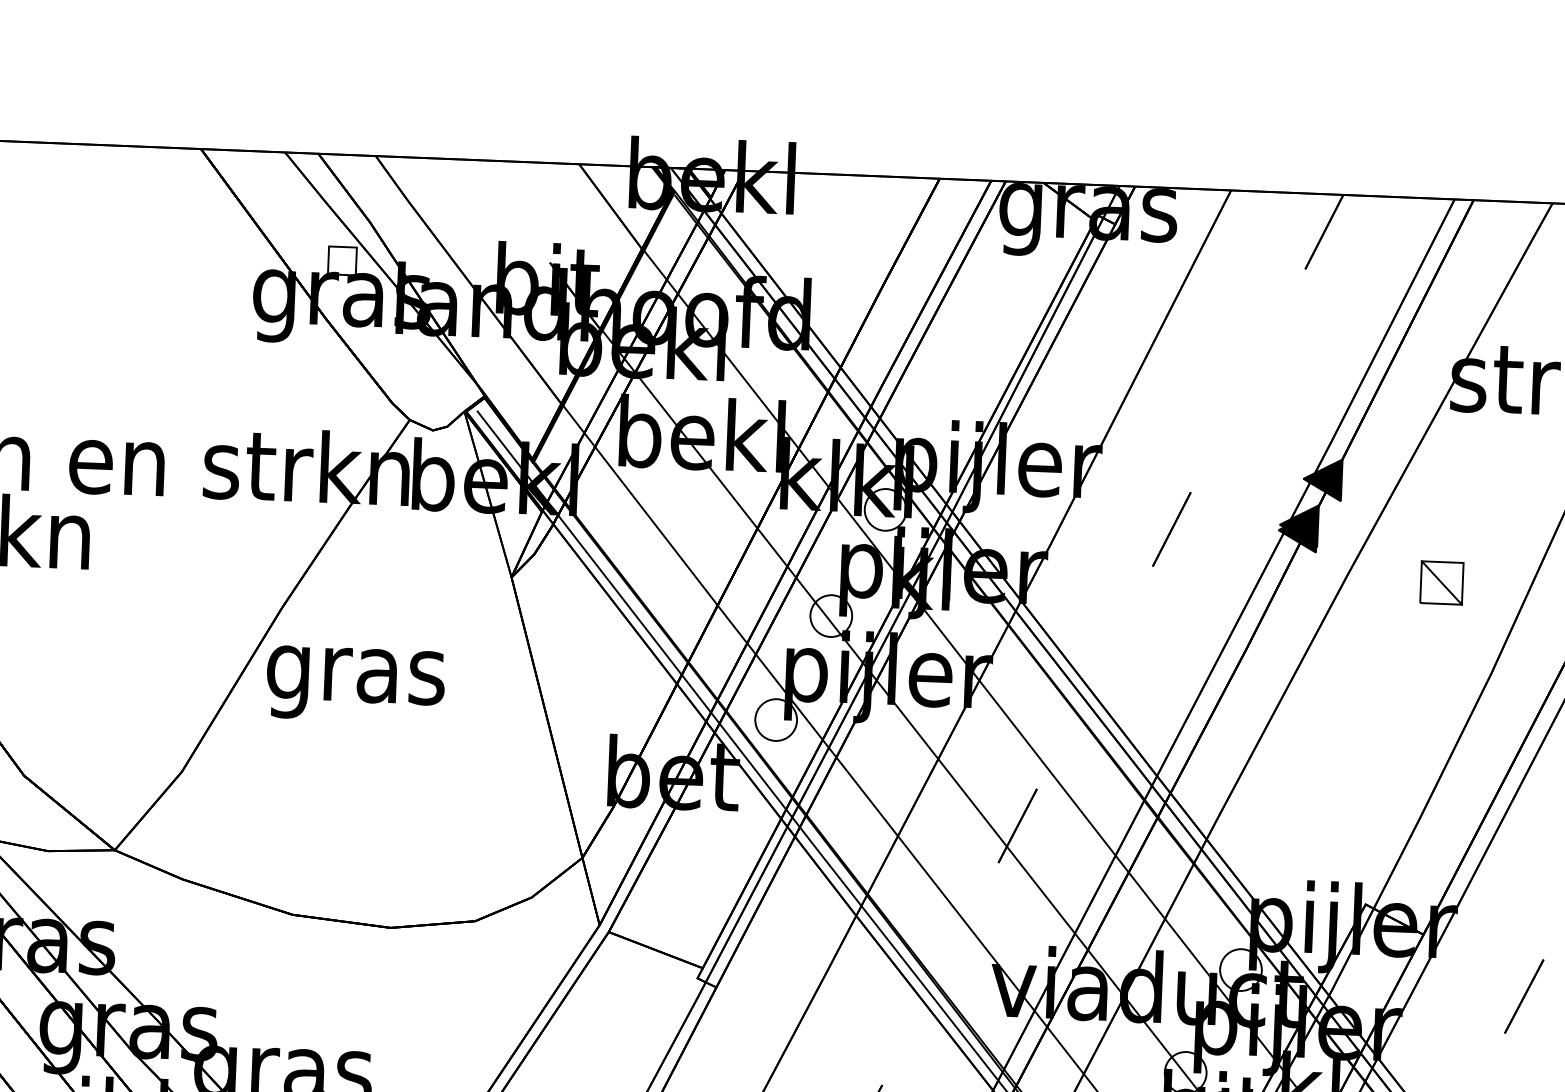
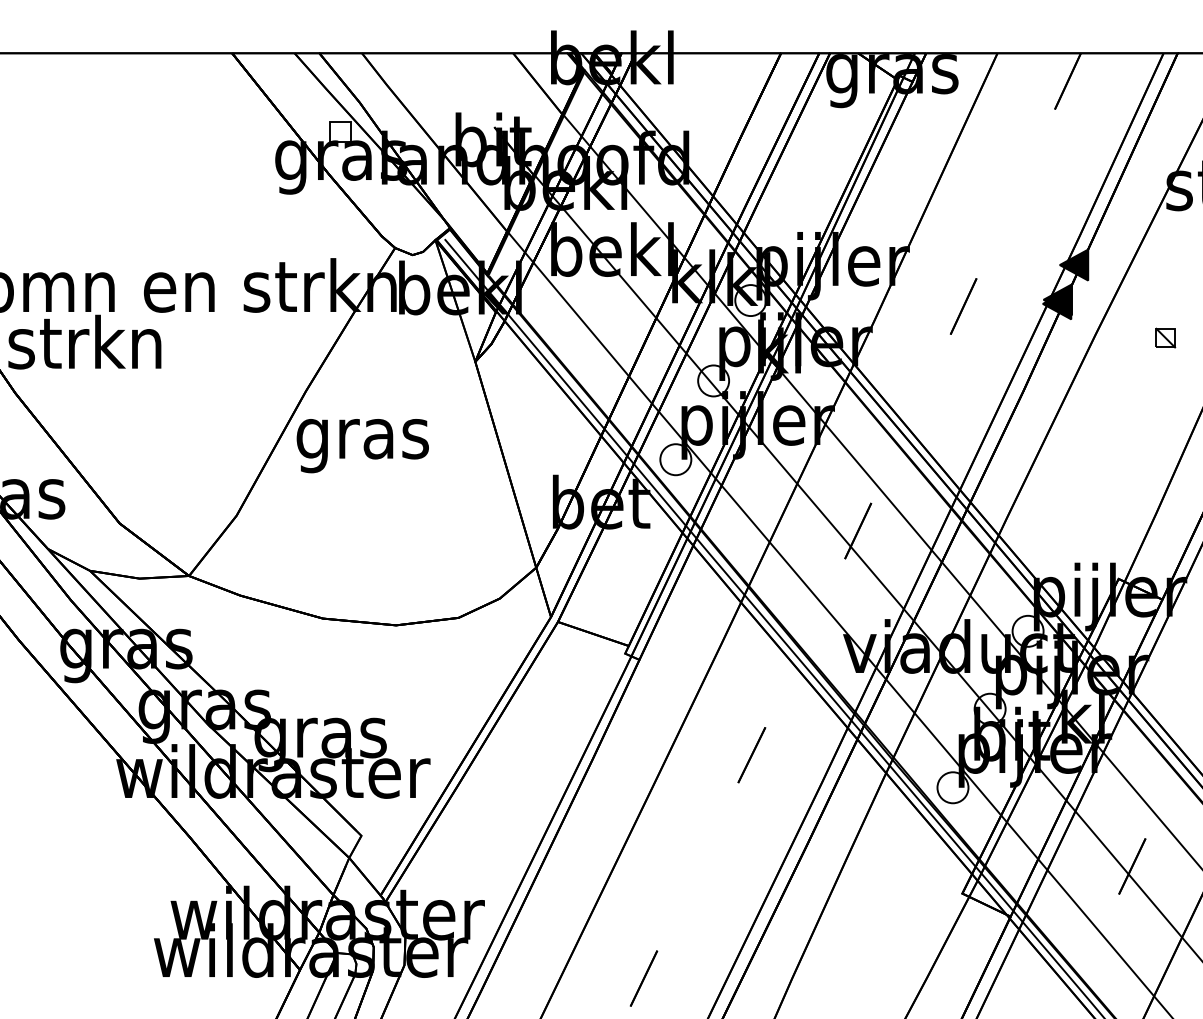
part: (1441, 582) -> (1165, 337), size x0.6

